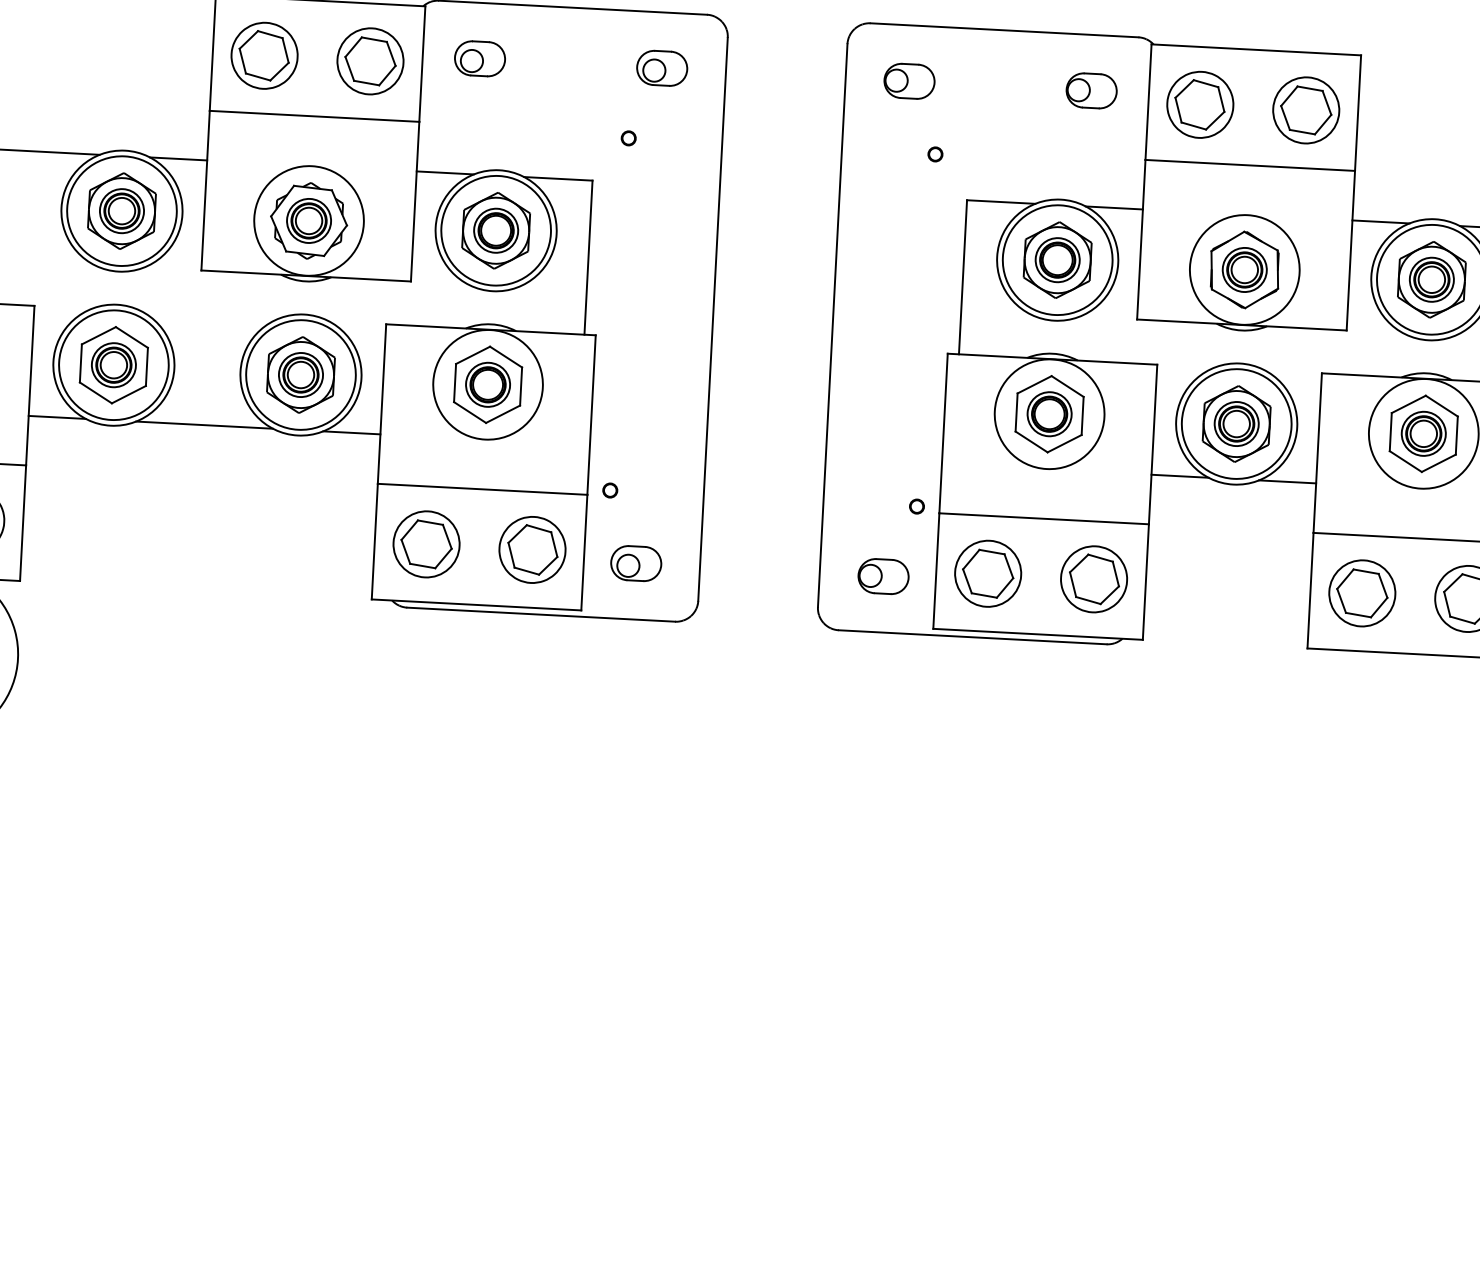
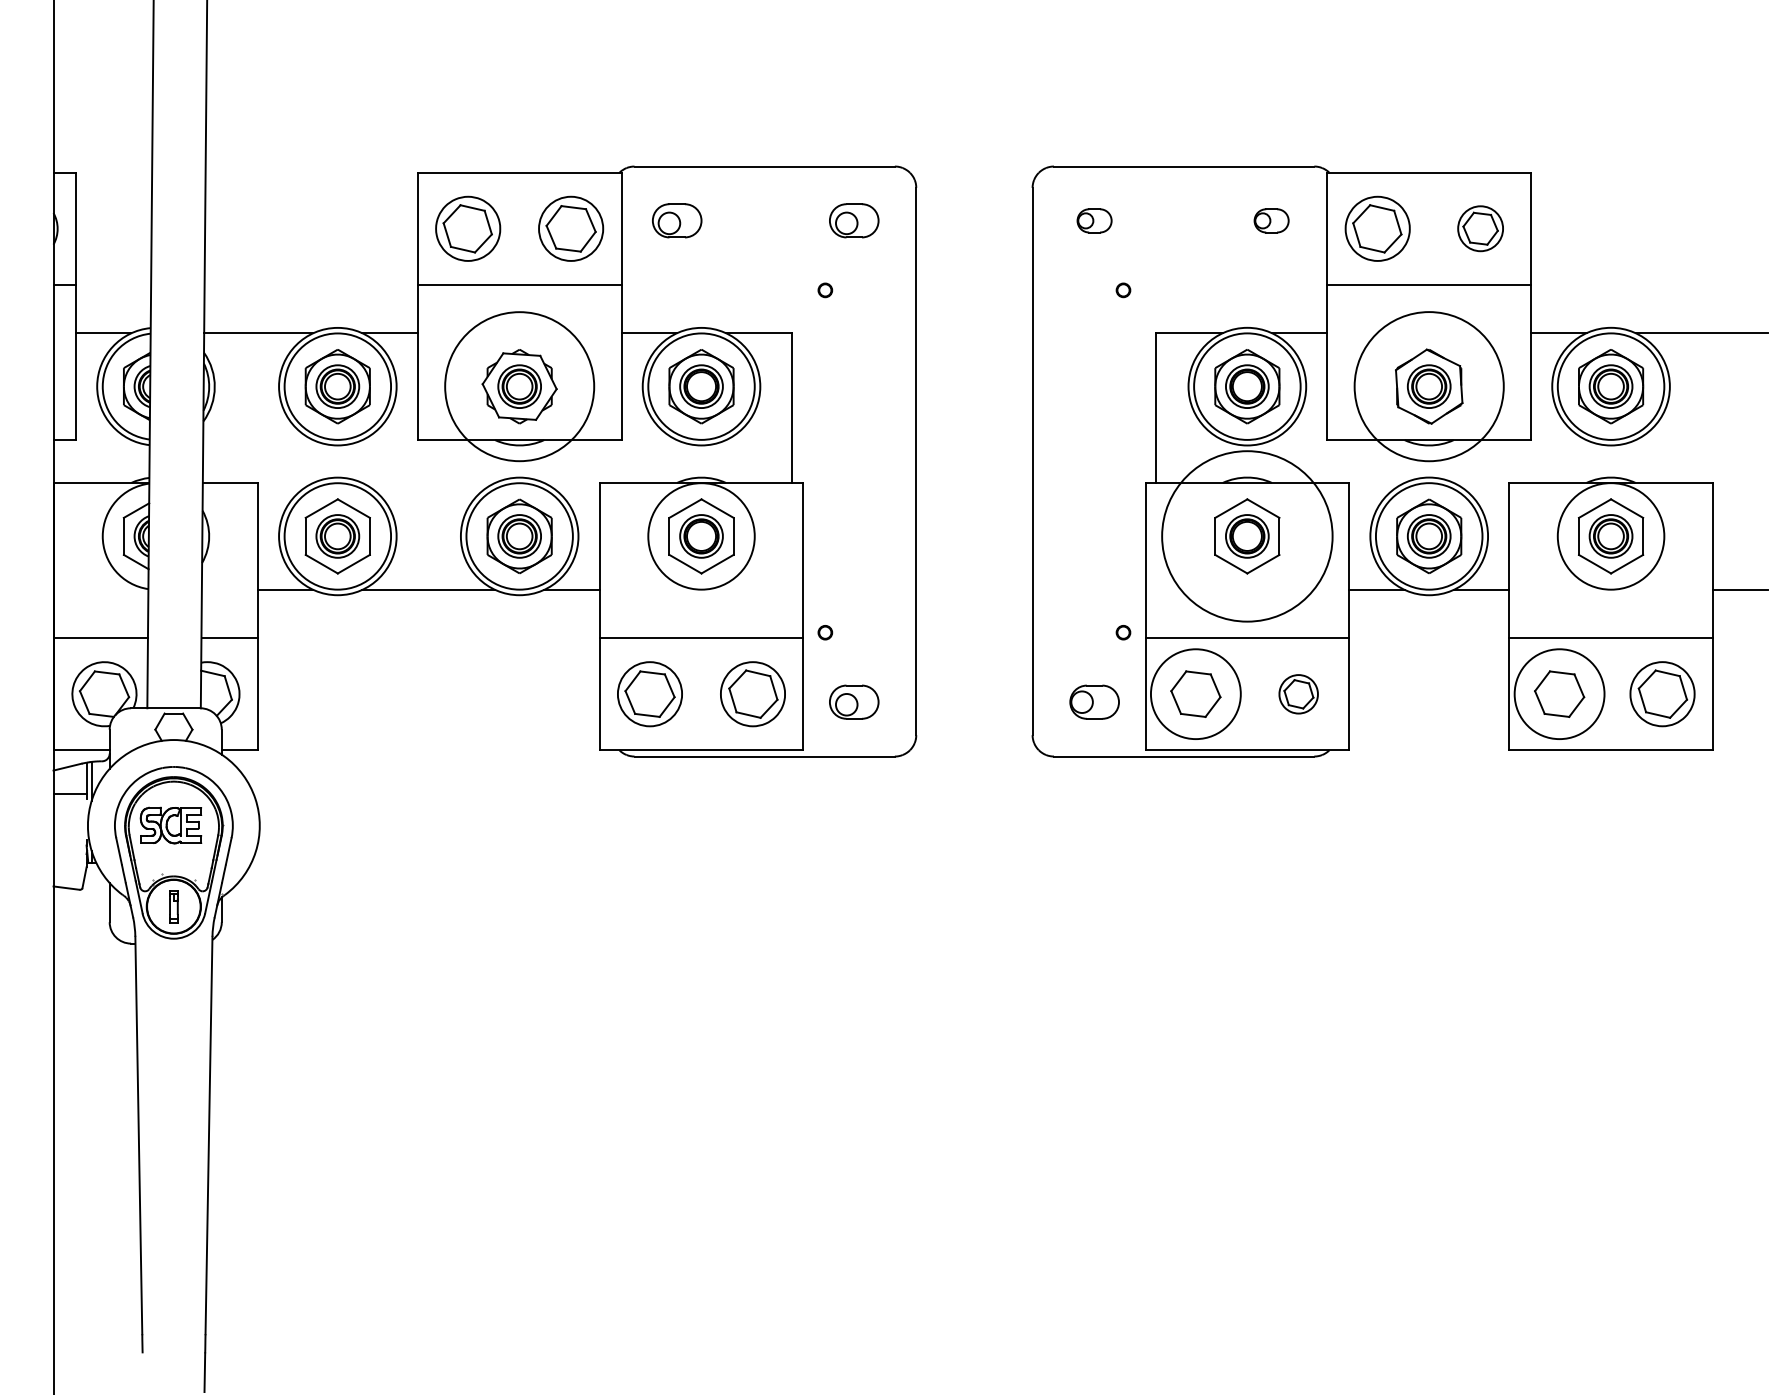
part: (909, 80) -> (1094, 220), size x0.7
part: (1091, 90) -> (1271, 220), size x0.7
part: (1306, 110) -> (1480, 228), size x0.7
circle: (308, 220) -> (519, 386), size x1.4
circle: (1244, 269) -> (1428, 386), size x1.4
circle: (1049, 414) -> (1247, 536), size x1.6
circle: (987, 574) -> (1195, 694), size x1.4
part: (1093, 579) -> (1298, 694), size x0.6
circle: (1362, 593) -> (1559, 694), size x1.4

